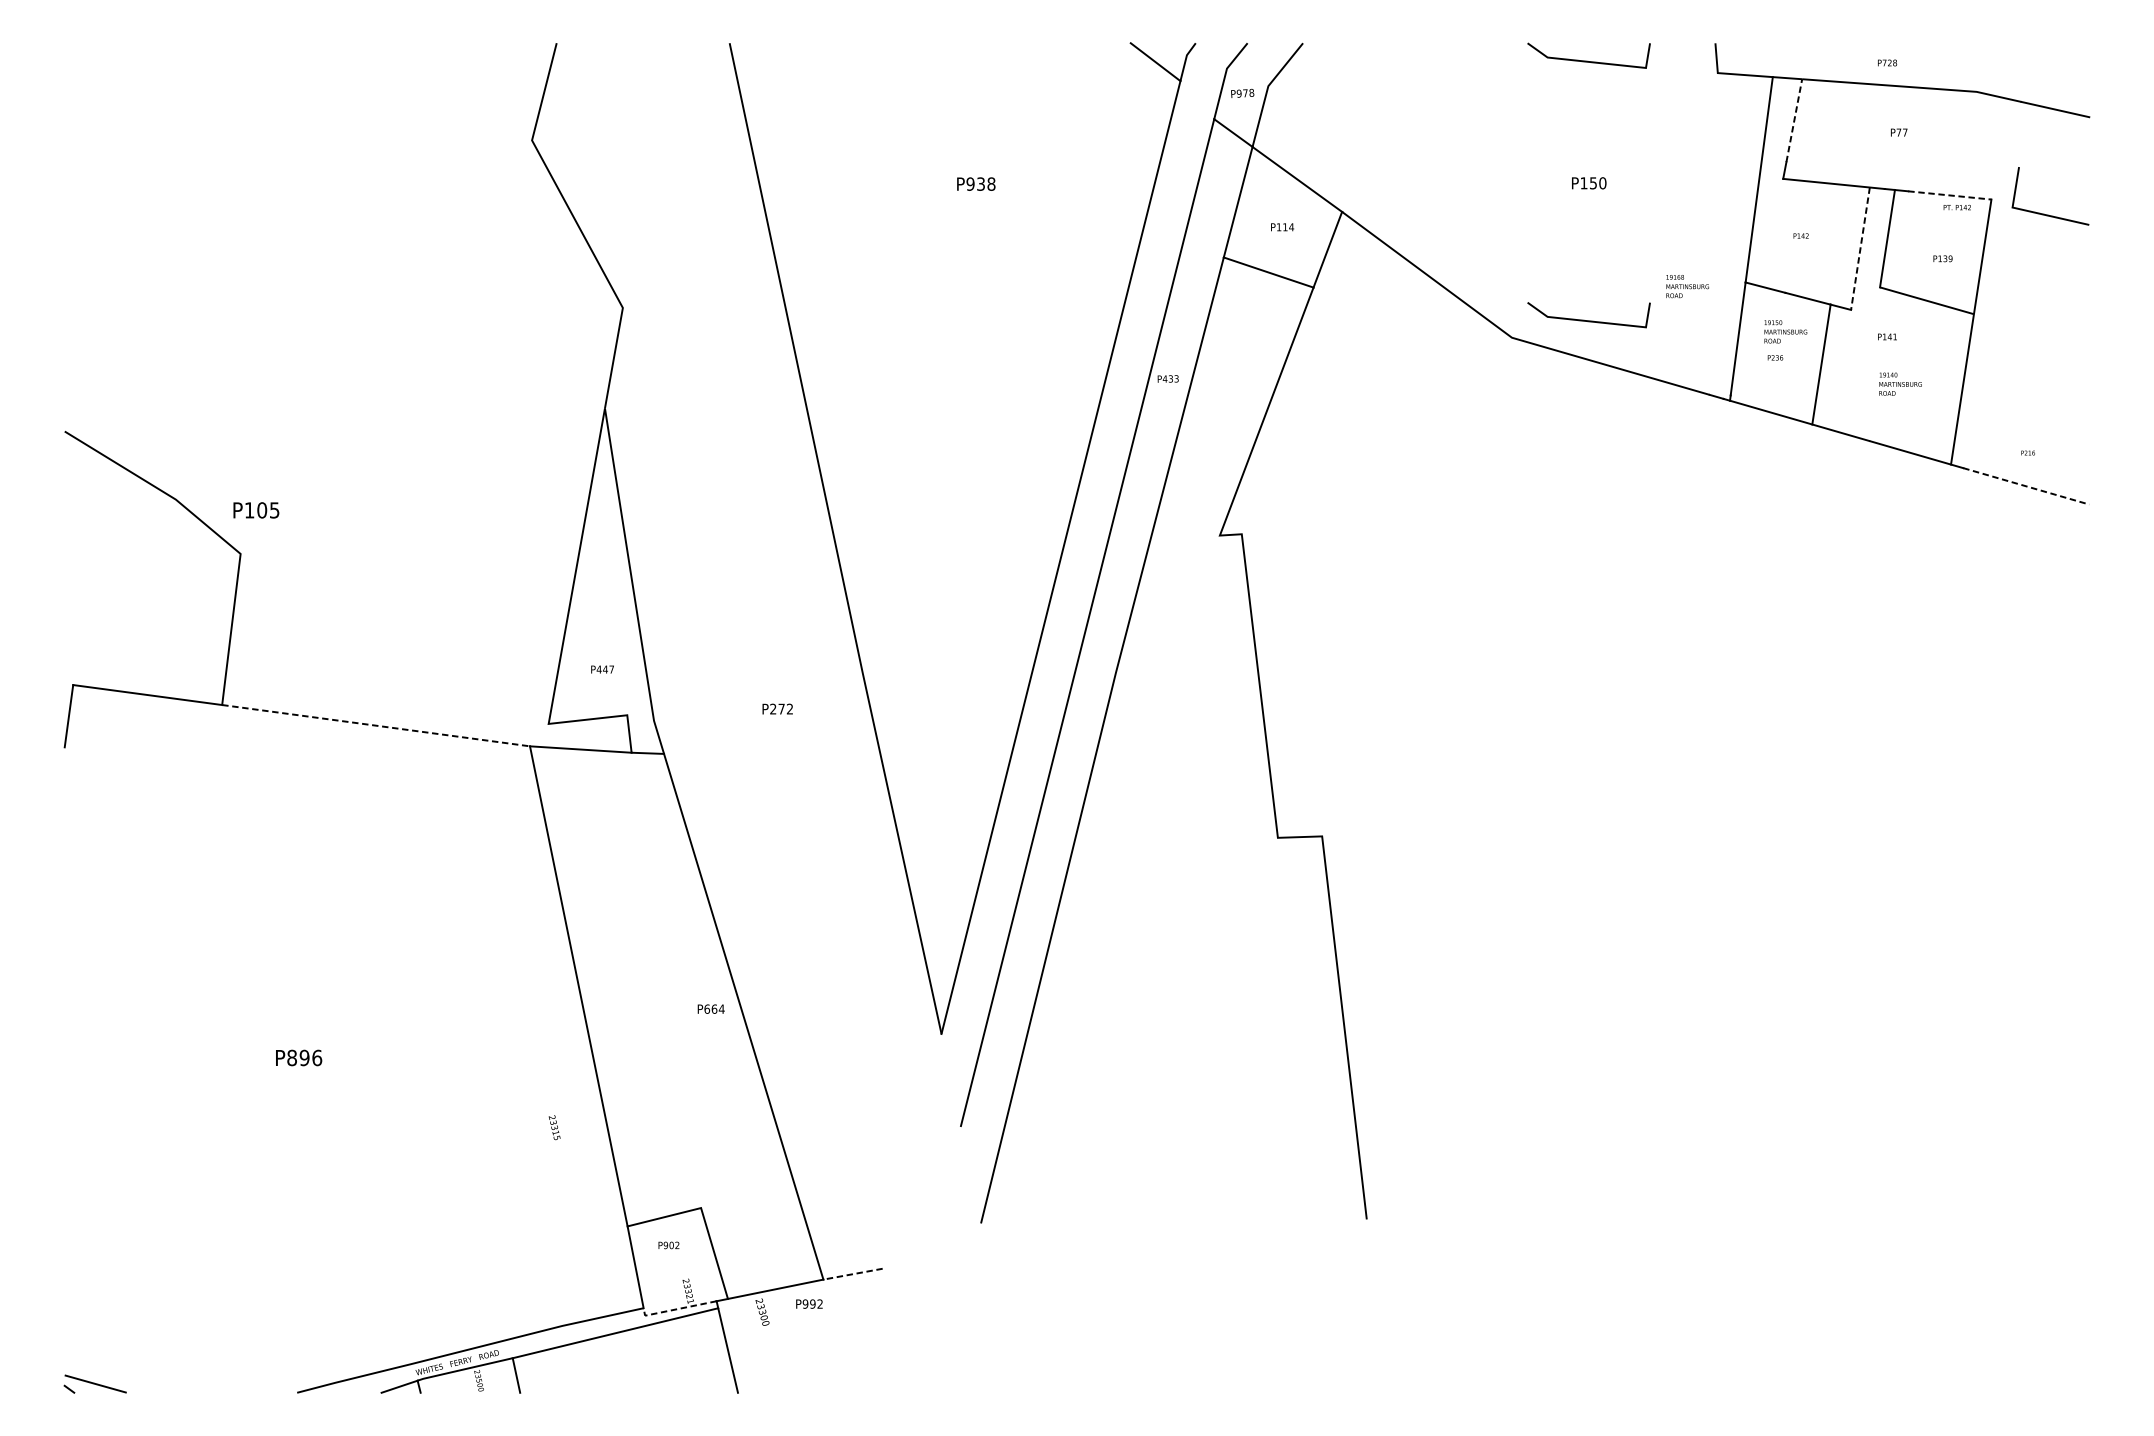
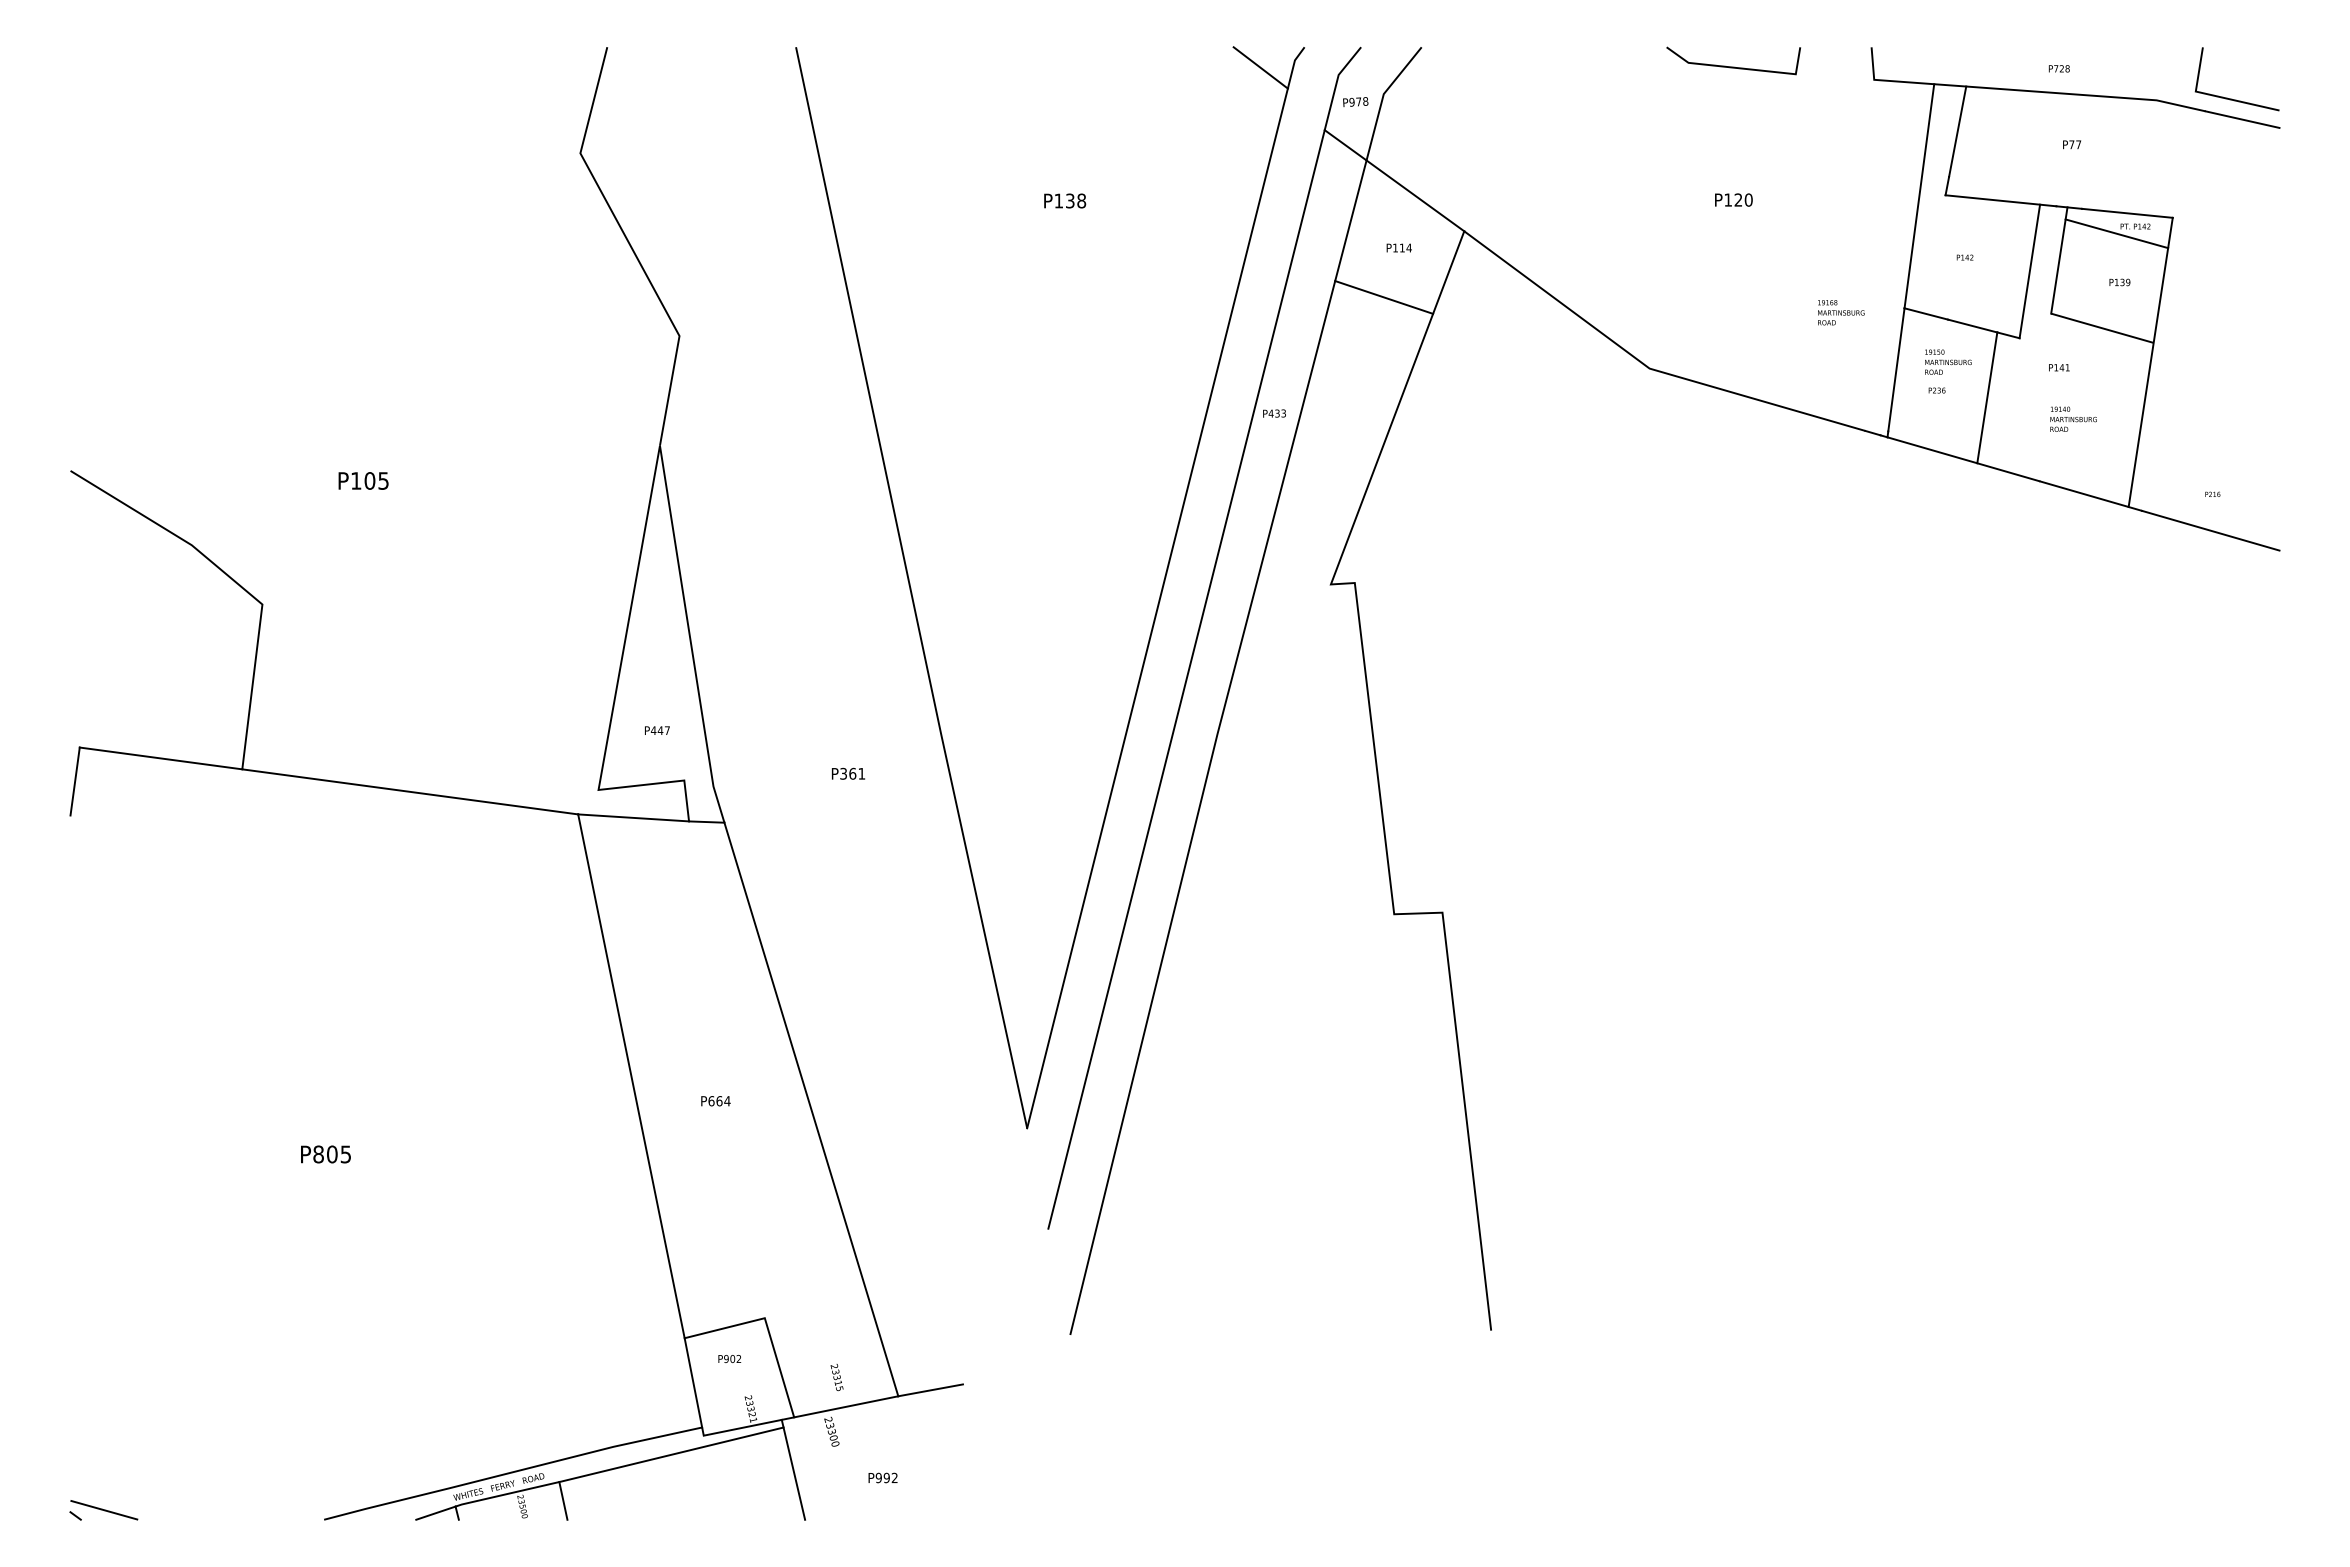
line: (1794, 120) -> (1957, 131), dashed -> solid
text: (1593, 182) -> (1738, 199), P150 -> P120
text: (970, 183) -> (1058, 200), P938 -> P138
line: (1949, 195) -> (2127, 213), dashed -> solid
line: (1939, 213) -> (2116, 233), added
line: (2046, 213) -> (2232, 98), moved
line: (1860, 248) -> (2029, 271), dashed -> solid
line: (1588, 320) -> (1733, 349), removed
line: (2026, 486) -> (2210, 530), dashed -> solid
text: (256, 509) -> (363, 480), moved
text: (781, 708) -> (852, 773), P272 -> P361
line: (376, 725) -> (410, 791), dashed -> solid
text: (710, 1009) -> (715, 1101), moved
text: (310, 1058) -> (338, 1154), P896 -> P805
text: (554, 1127) -> (836, 1377), moved
line: (852, 1274) -> (930, 1390), dashed -> solid
text: (808, 1303) -> (882, 1477), moved
line: (676, 1309) -> (737, 1428), dashed -> solid

